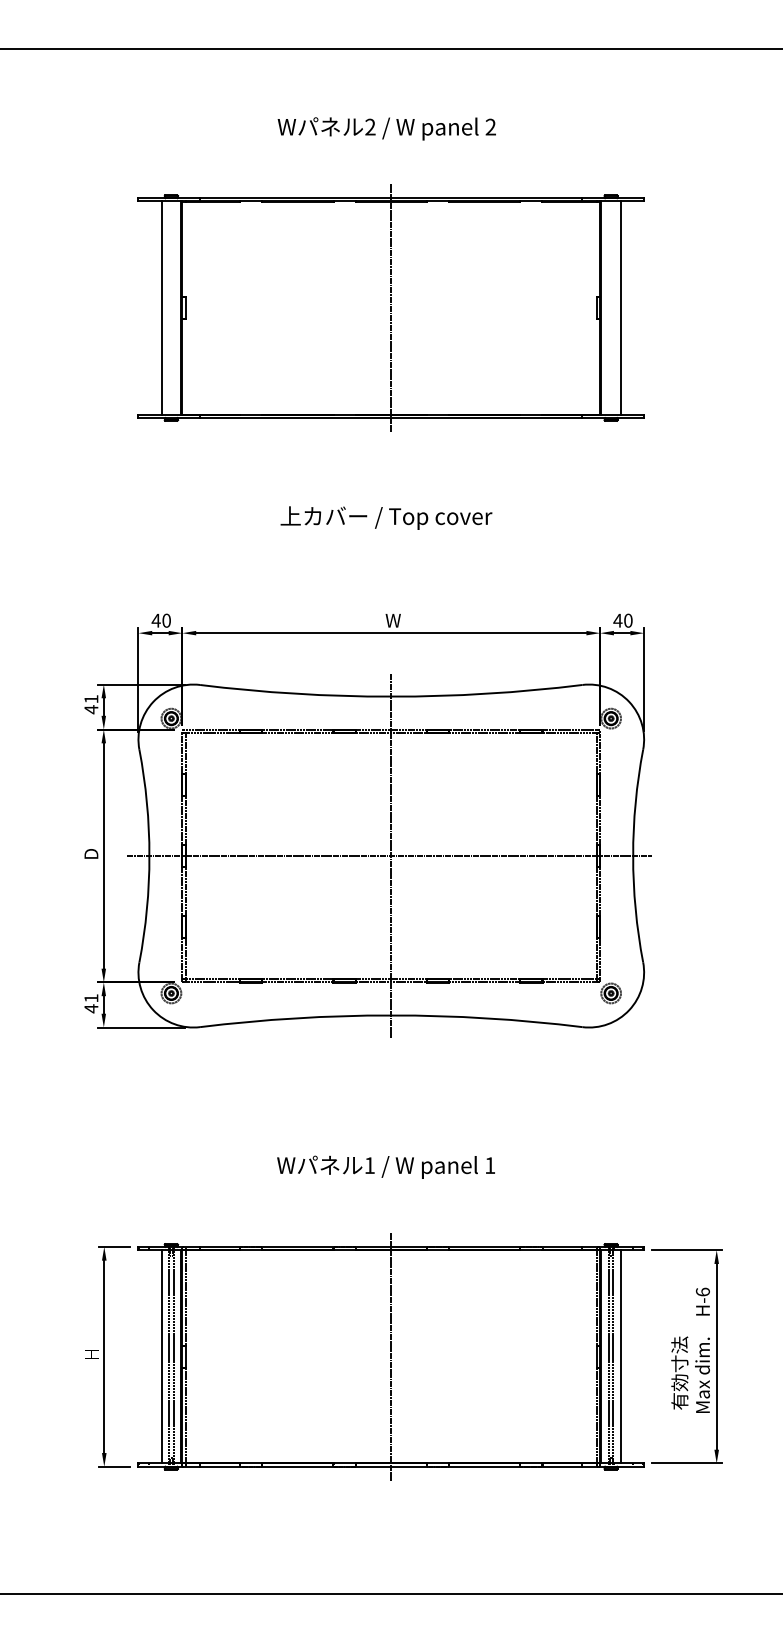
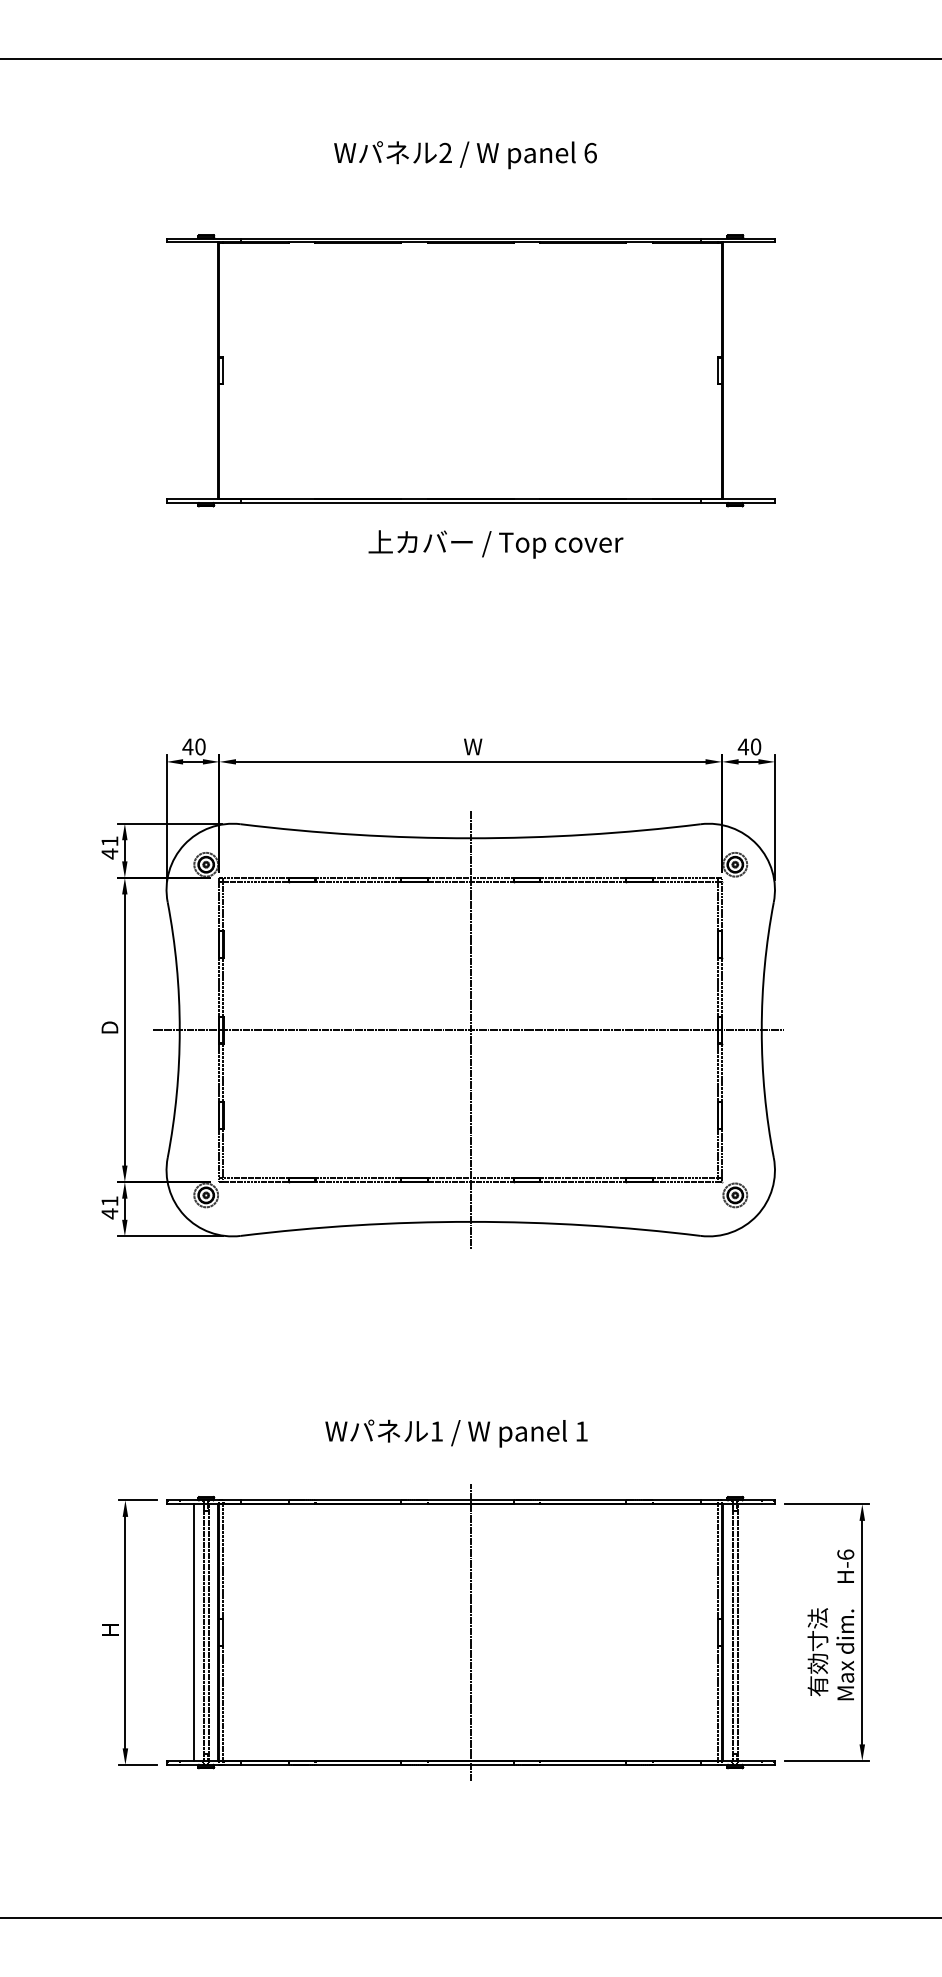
text: (490, 126) -> (590, 152), 2 -> 6
line: (161, 307) -> (194, 370), removed
line: (391, 307) -> (470, 370), removed
line: (621, 307) -> (747, 370), removed
text: (386, 518) -> (495, 544), moved
text: (386, 1167) -> (456, 1433), moved
line: (621, 1356) -> (747, 1632), removed

